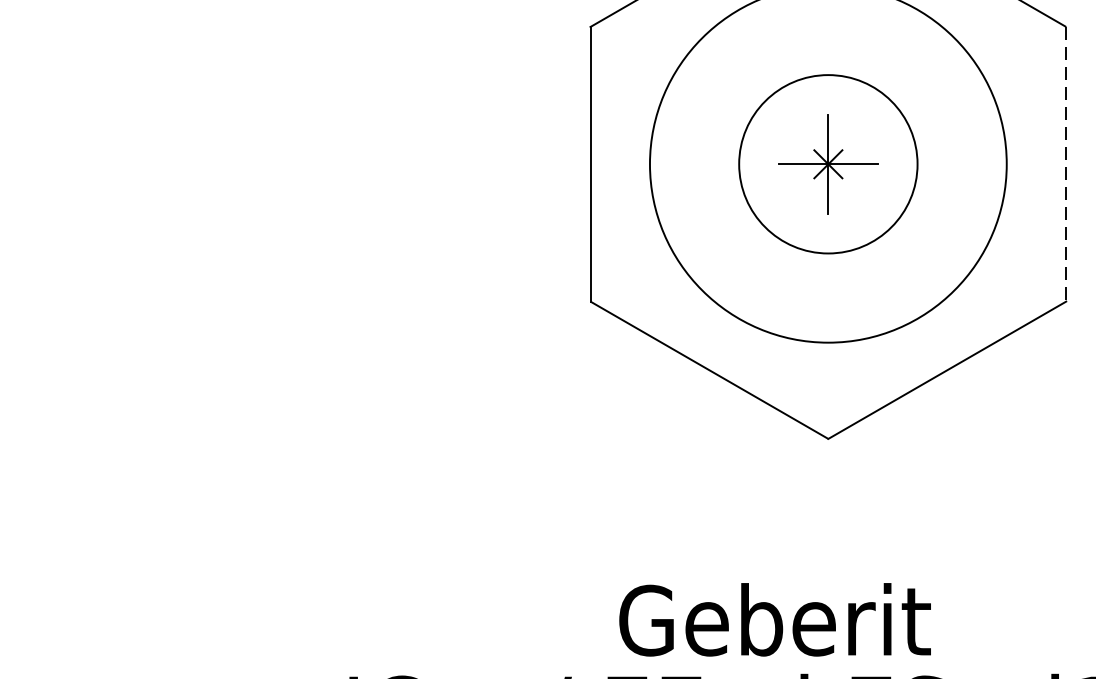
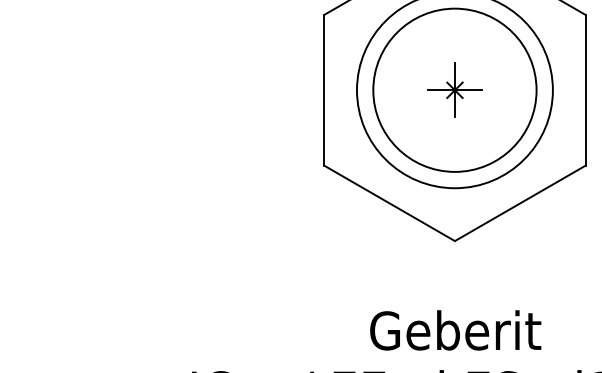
circle: (827, 162) -> (454, 89), size x1.67
line: (1066, 164) -> (585, 90), dashed -> solid
text: (774, 619) -> (455, 330), moved

